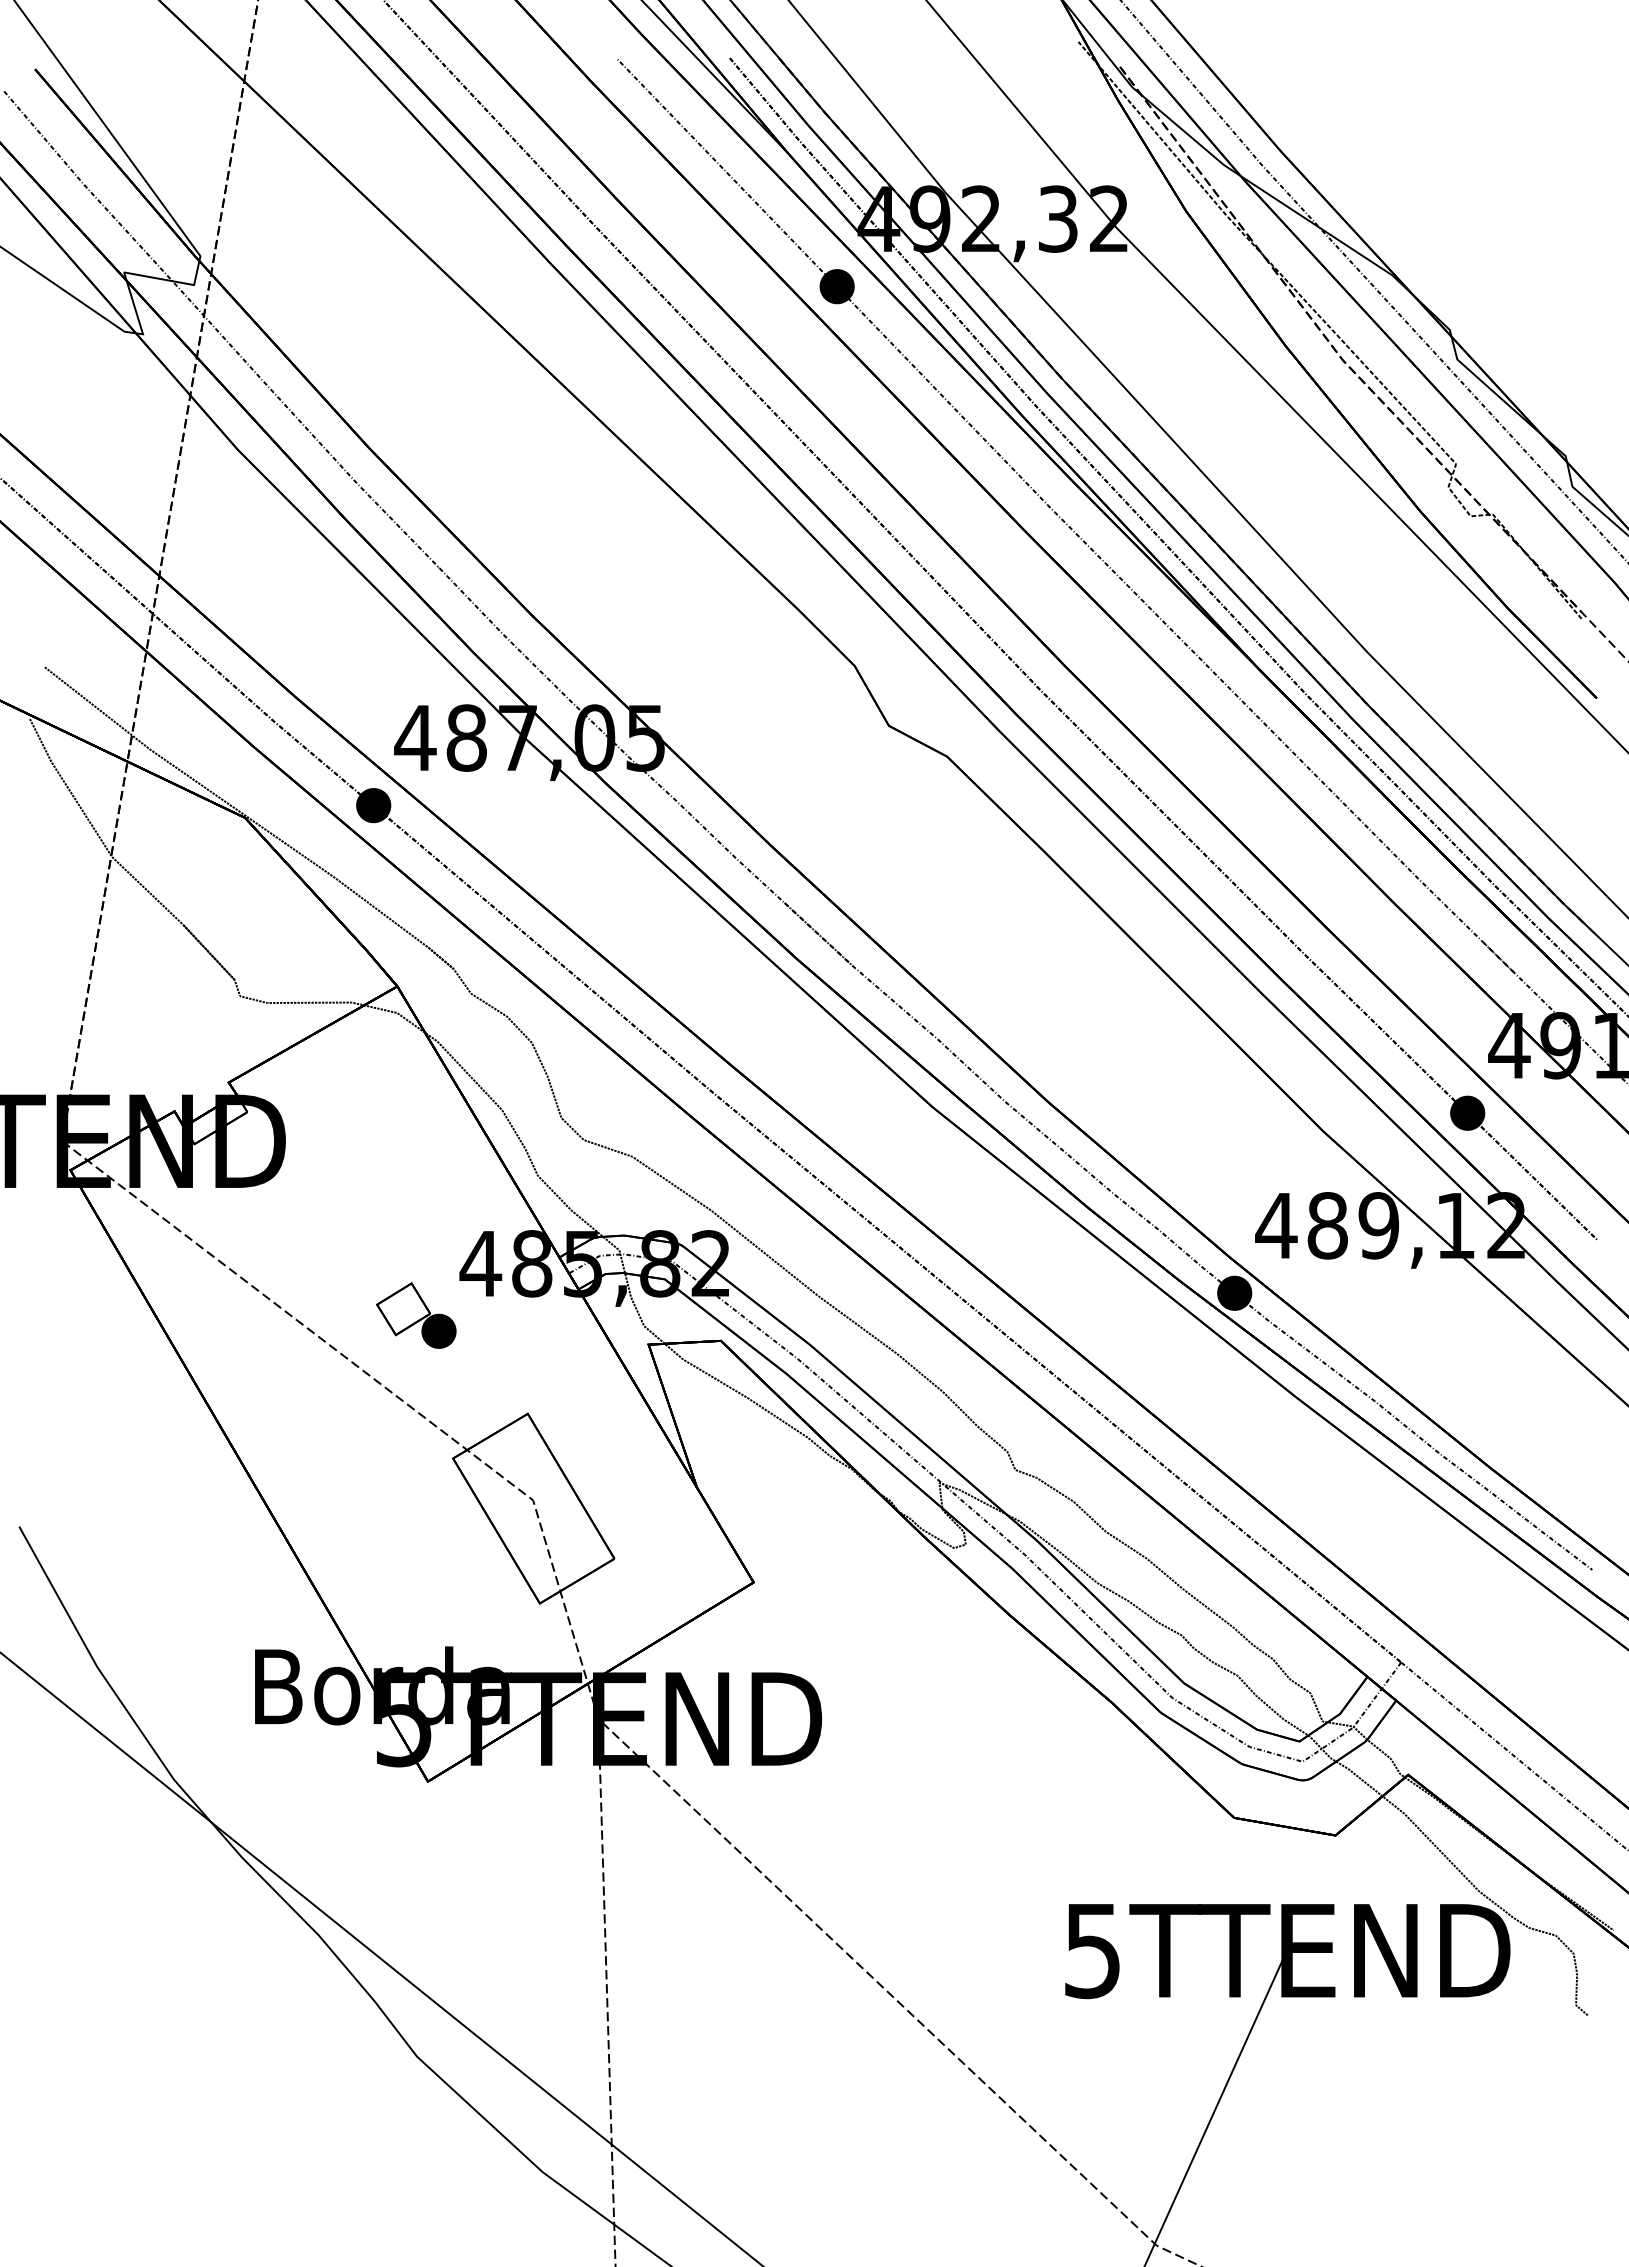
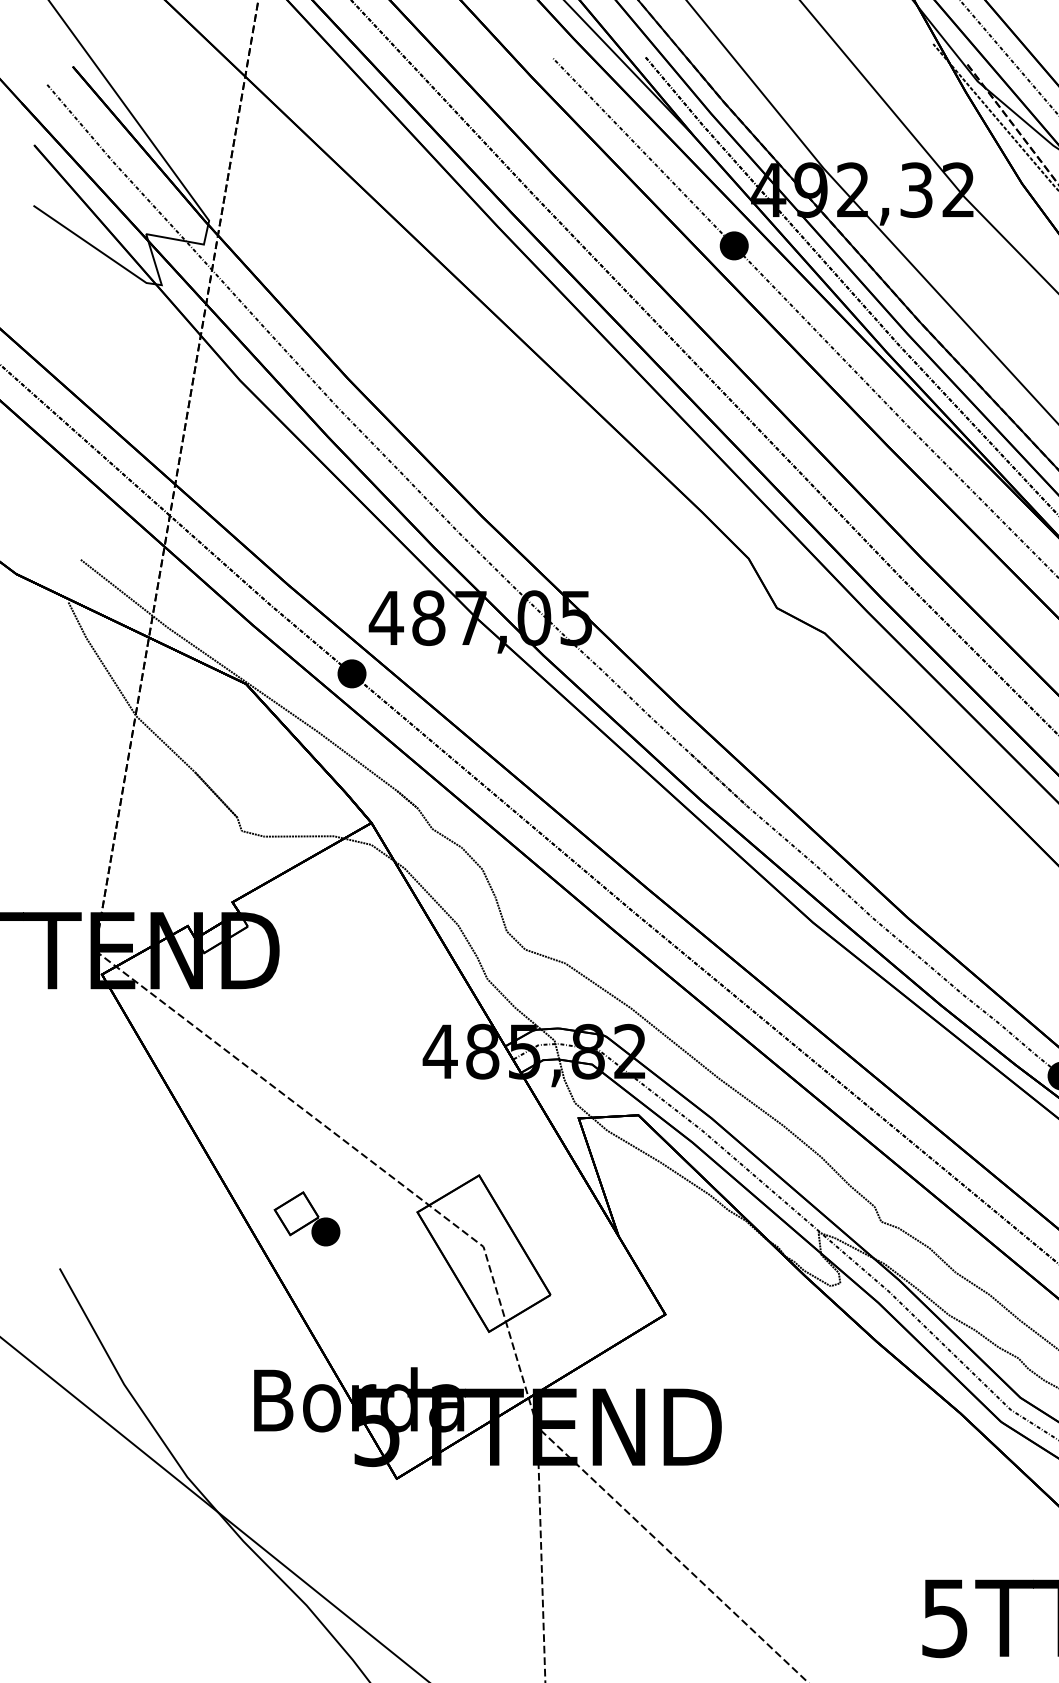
part: (416, 1315) -> (307, 1218), moved

